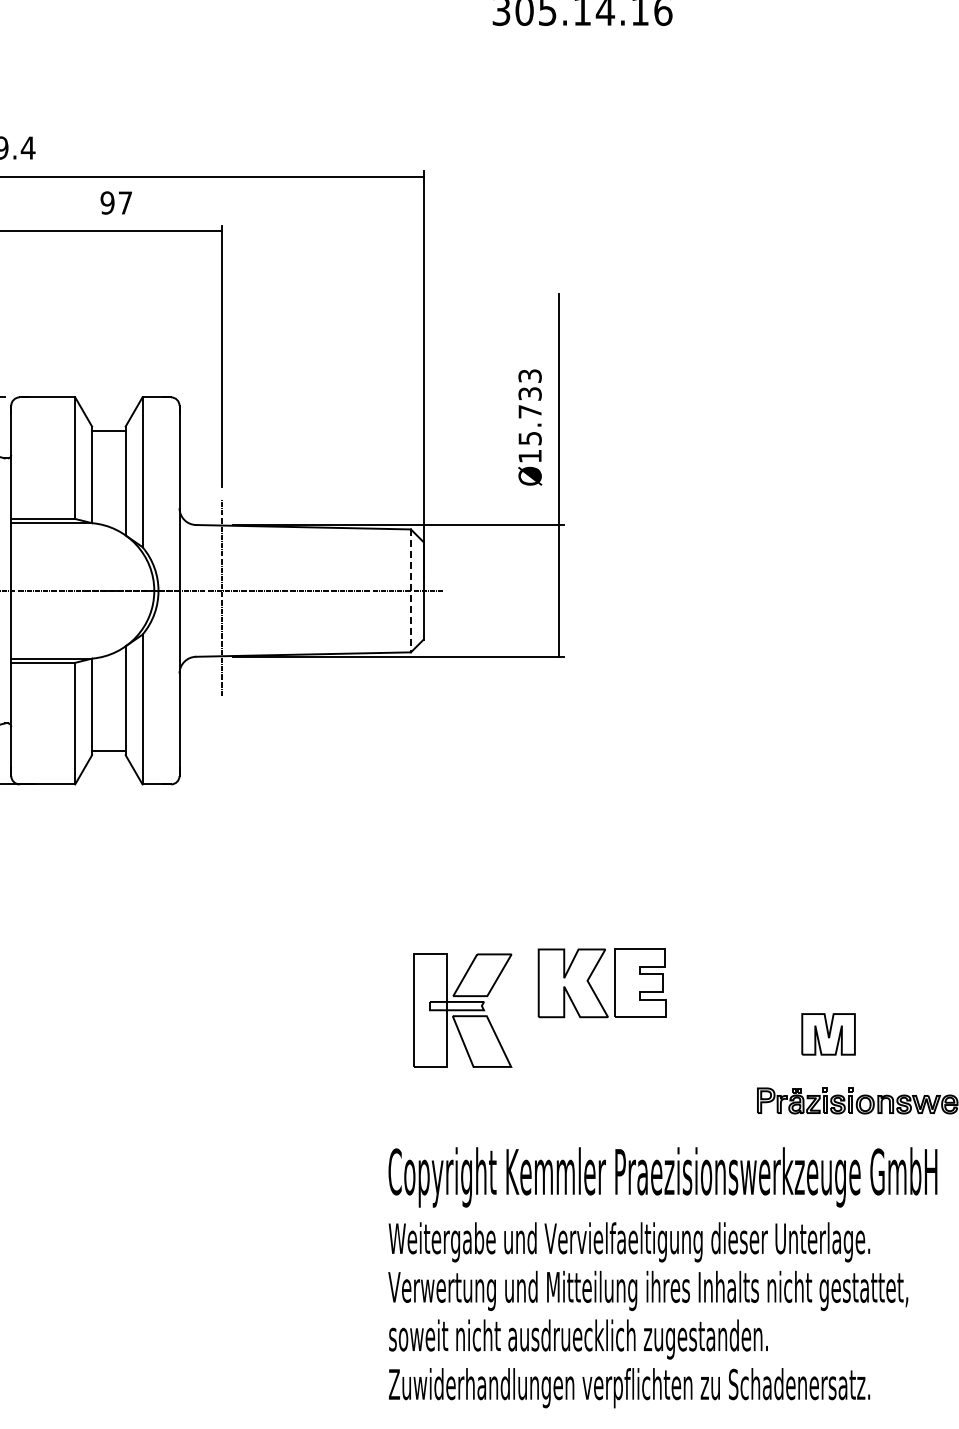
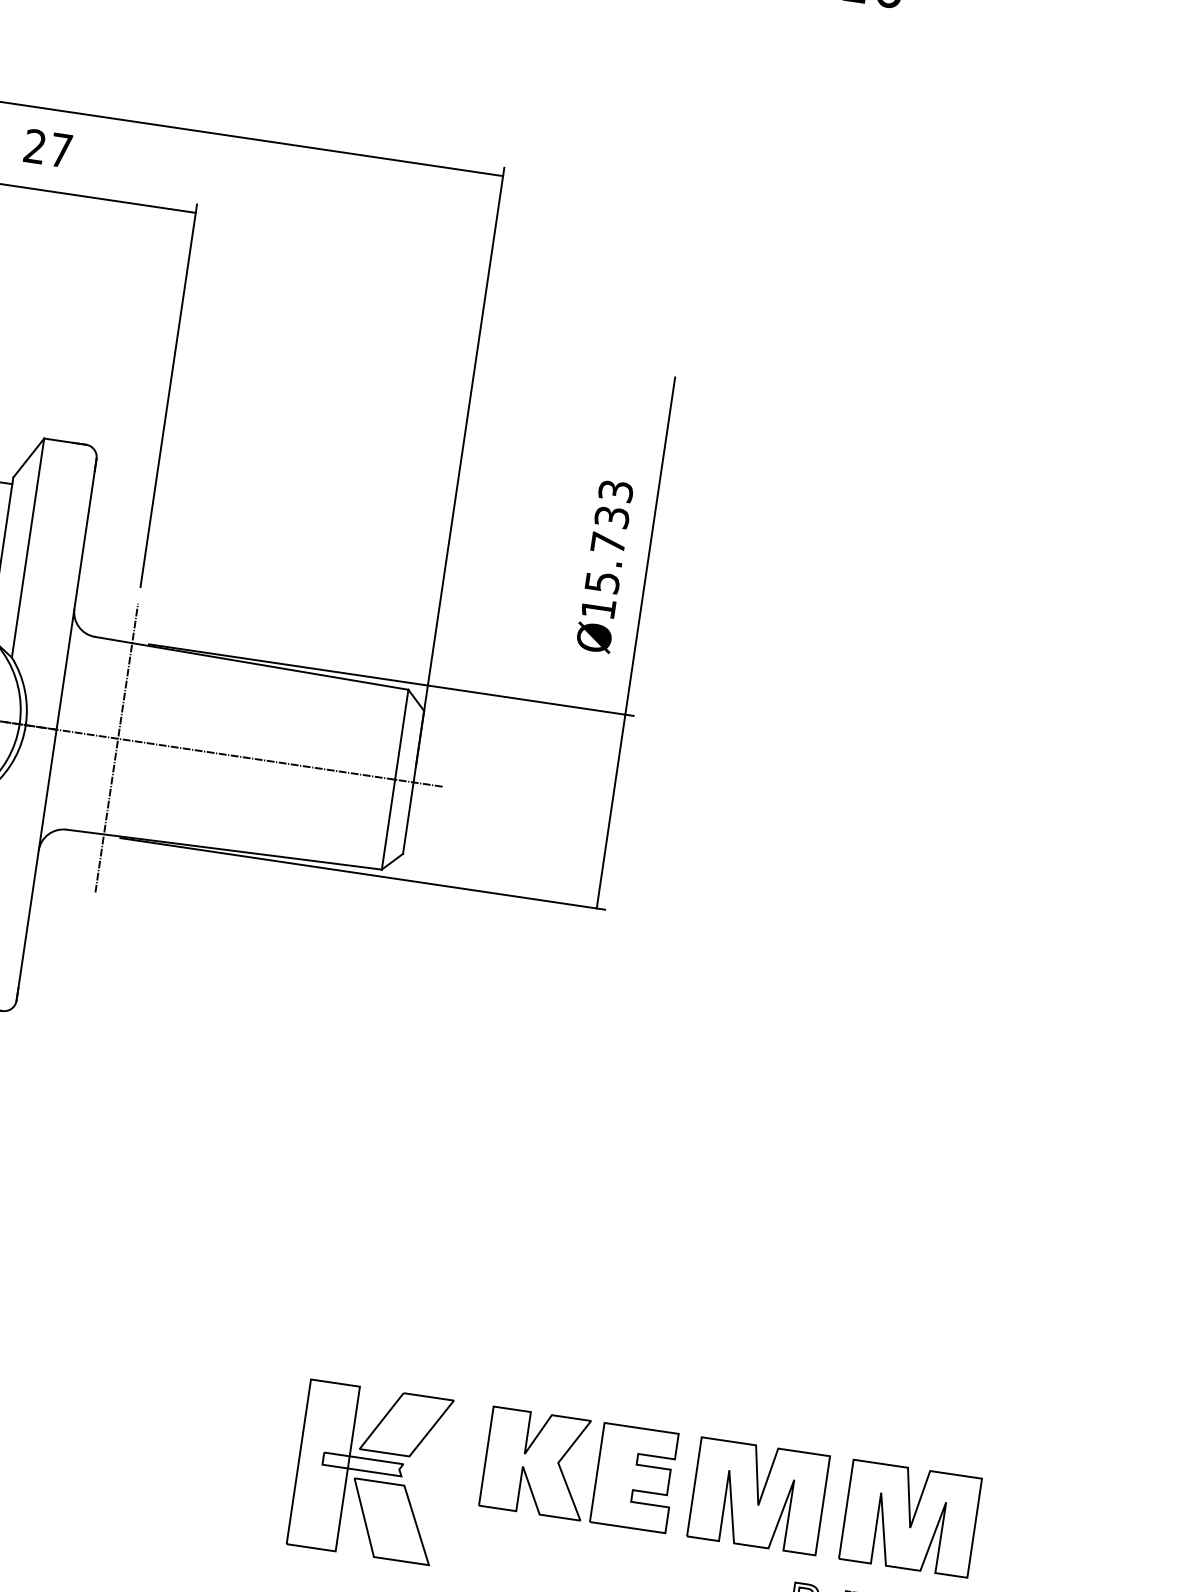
text: (107, 202) -> (35, 145), 97 -> 27
line: (410, 591) -> (394, 780), dashed -> solid
part: (592, 987) -> (564, 1473), moved
part: (462, 1010) -> (369, 1472), moved
part: (724, 1034) -> (758, 1496), added
part: (828, 1034) -> (910, 1518), size x1.67

